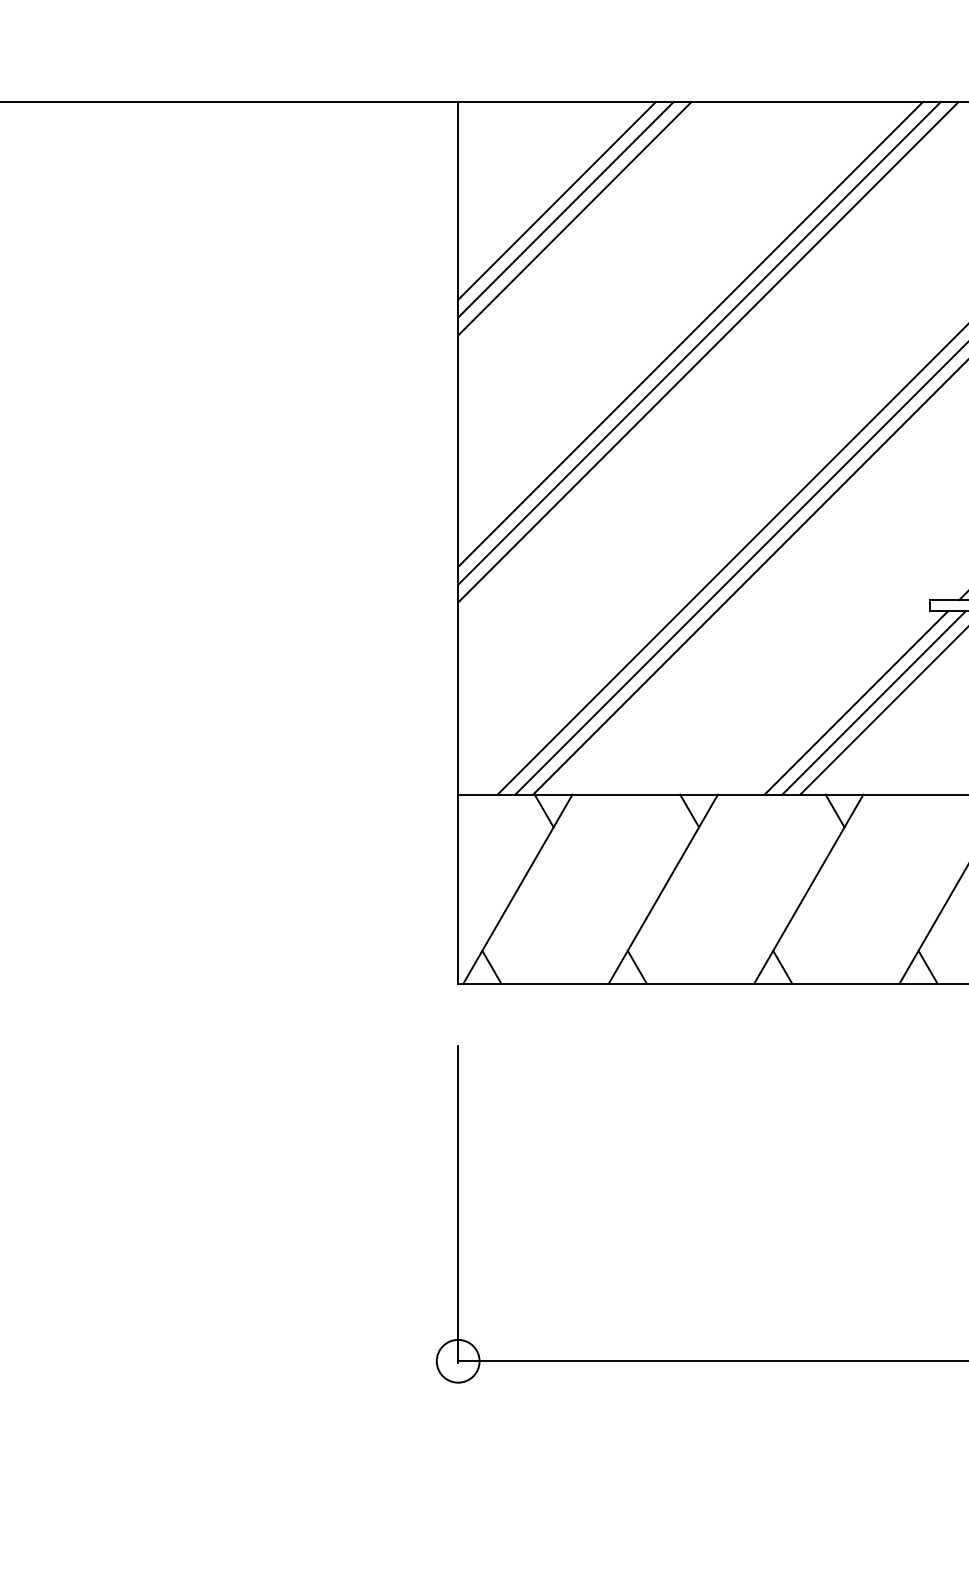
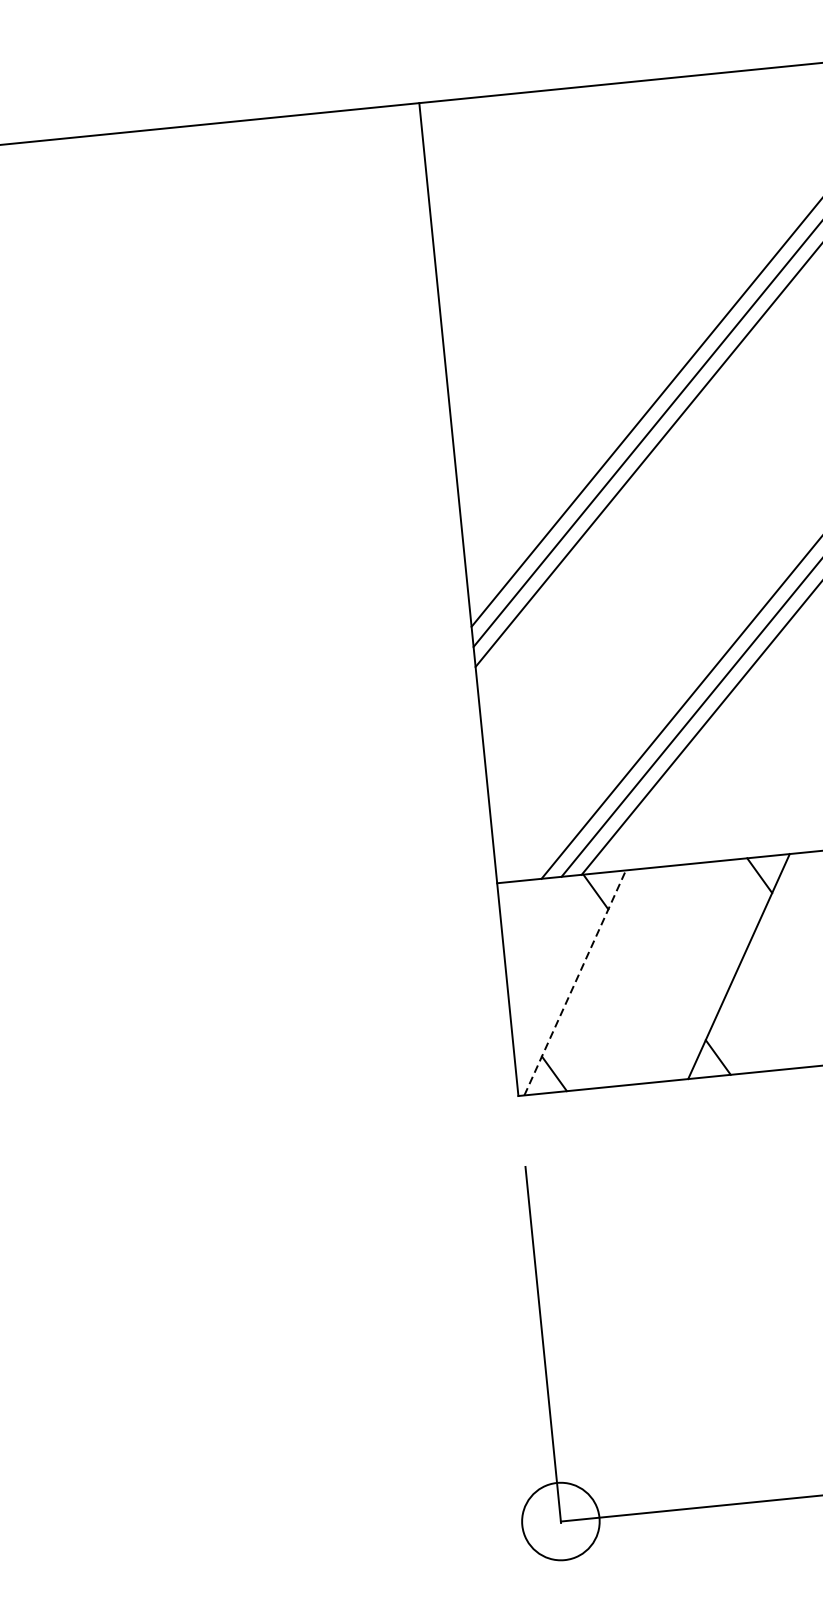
line: (556, 200) -> (541, 202), removed
line: (565, 209) -> (552, 212), removed
line: (574, 218) -> (563, 221), removed
line: (518, 888) -> (575, 982), solid -> dashed
circle: (457, 1360) -> (560, 1520), size x1.6

